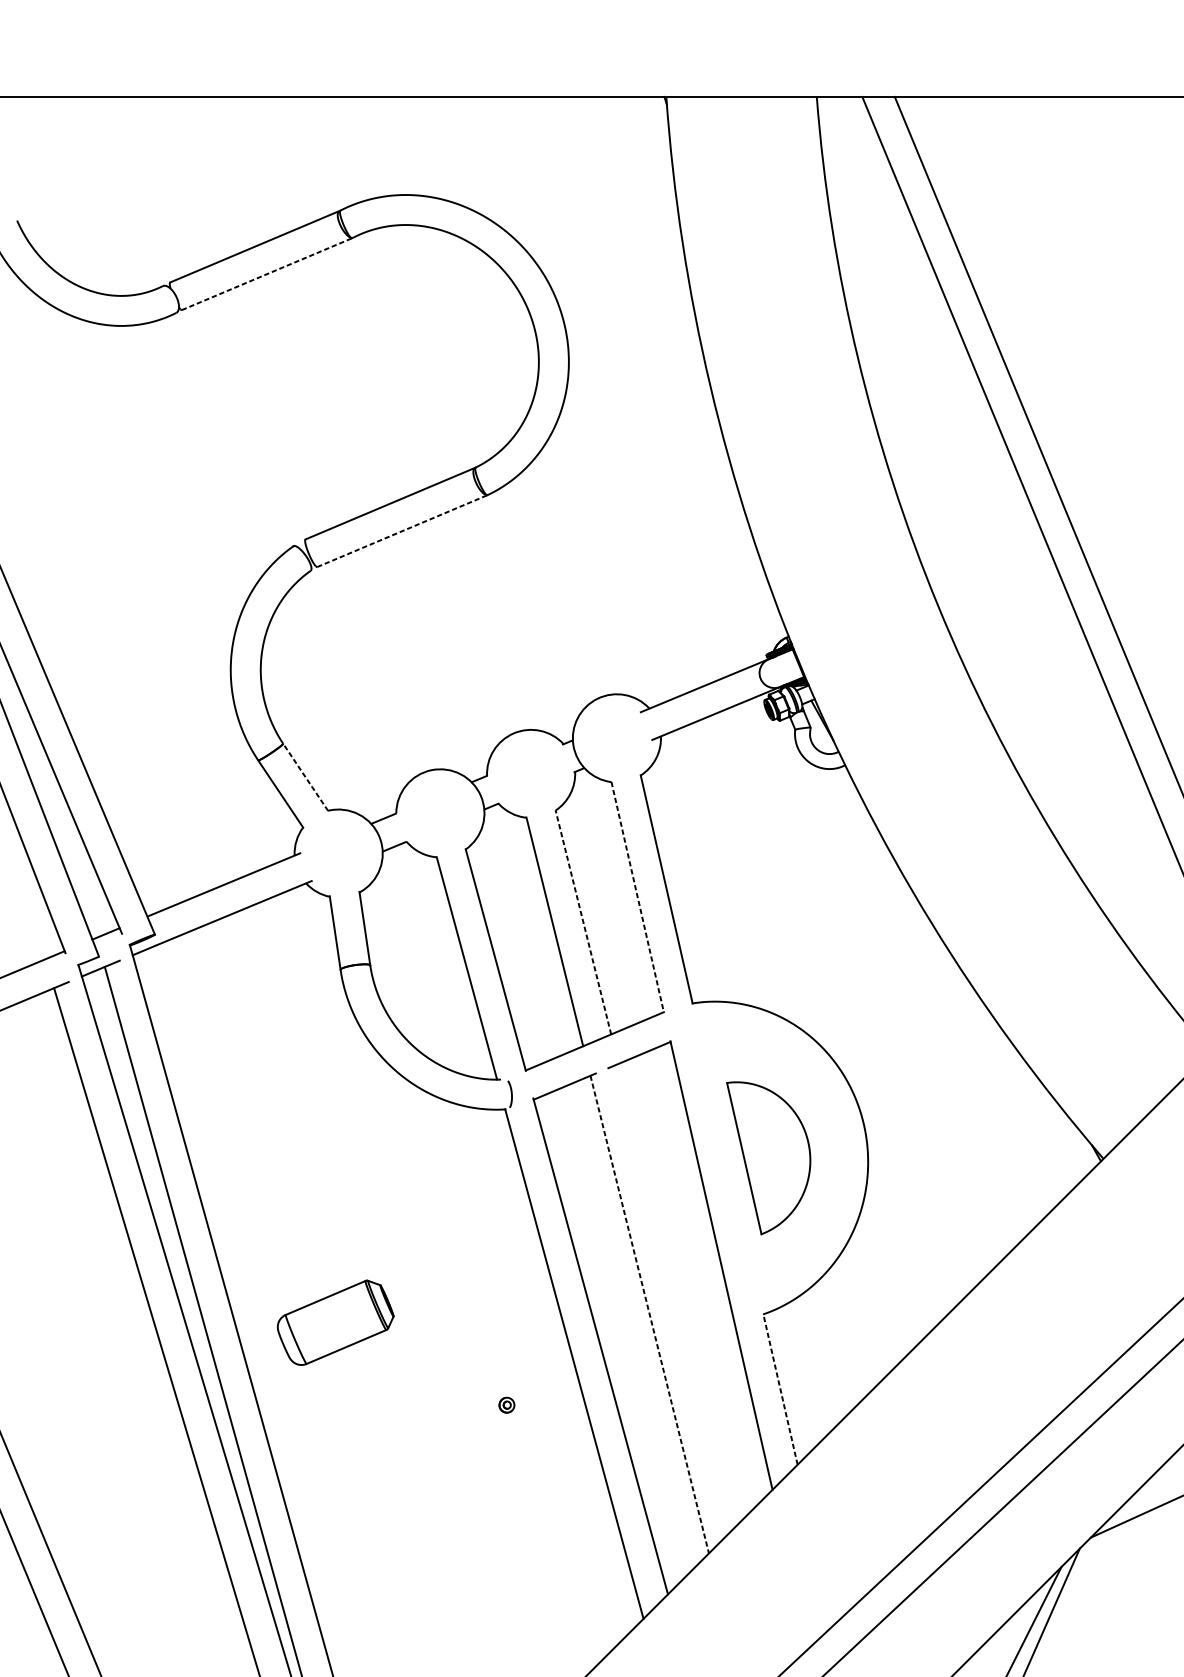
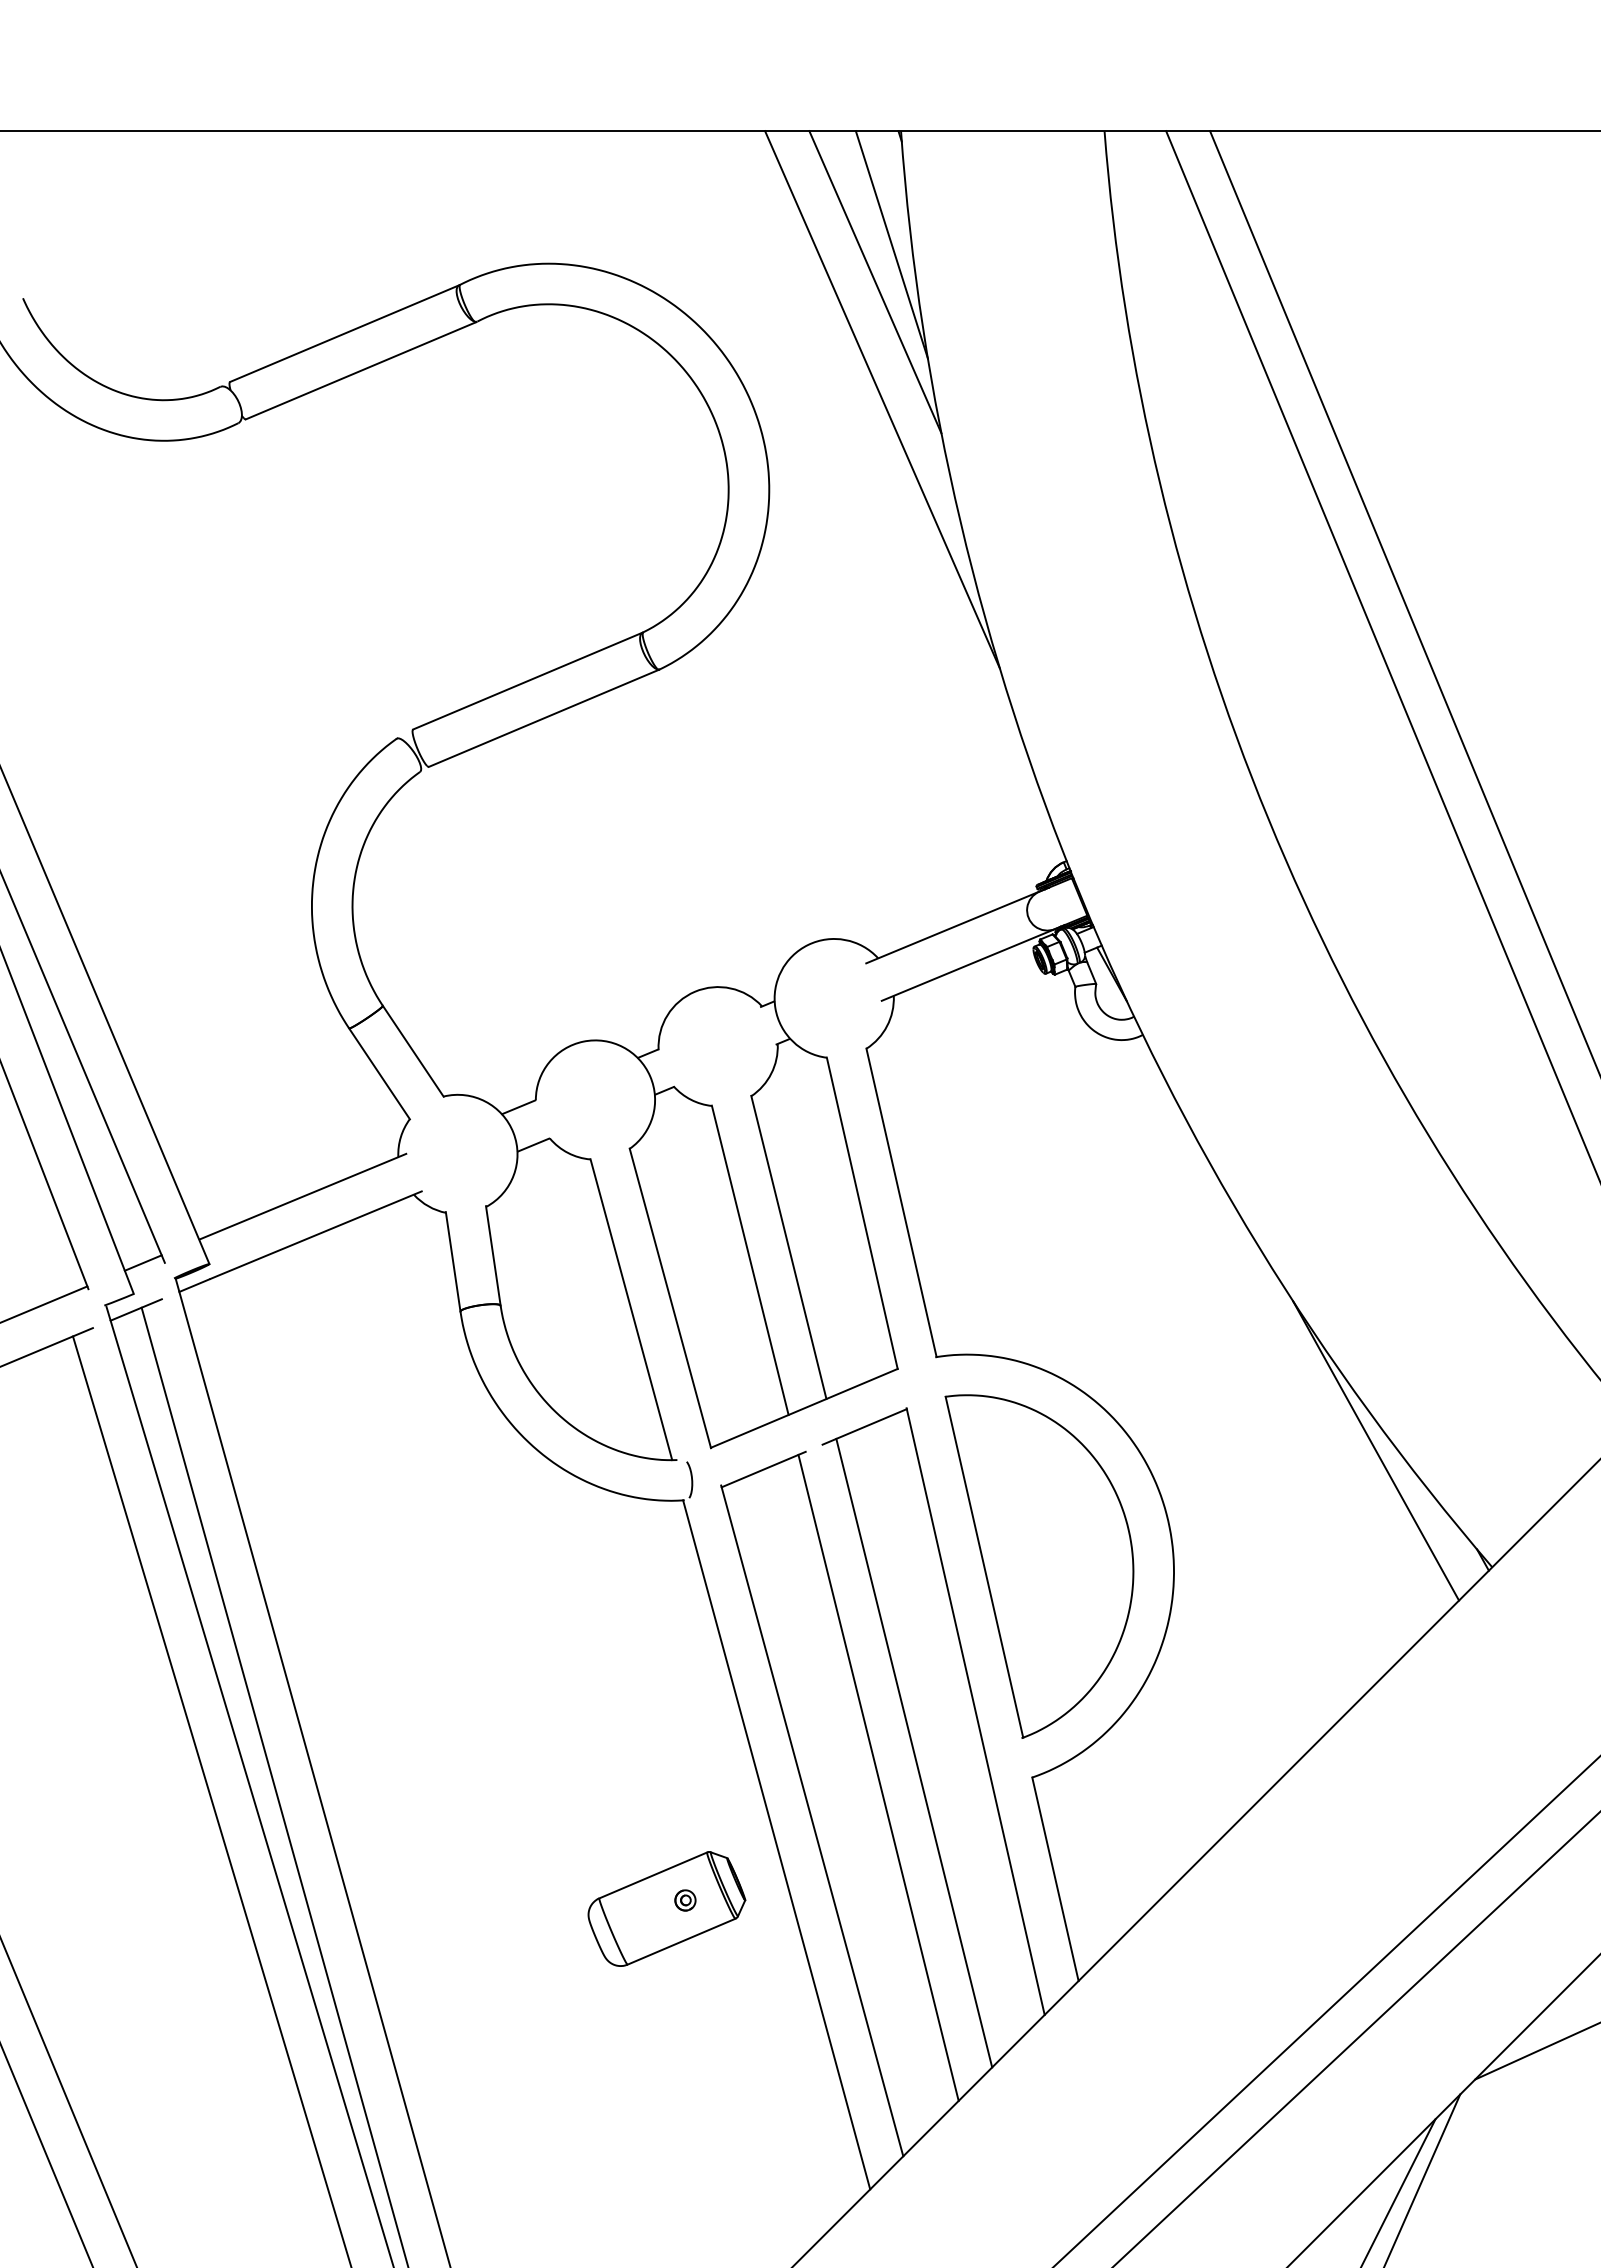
line: (659, 180) -> (891, 244), added
line: (647, 208) -> (875, 282), added
line: (266, 273) -> (360, 370), dashed -> solid
line: (652, 295) -> (882, 399), added
line: (402, 531) -> (544, 718), dashed -> solid
line: (305, 777) -> (413, 1051), dashed -> solid
line: (637, 897) -> (862, 1213), dashed -> solid
line: (583, 921) -> (788, 1246), dashed -> solid
line: (1017, 1072) -> (1376, 1450), added
part: (768, 1158) -> (1039, 1566), size x1.67
line: (676, 1295) -> (914, 1752), added
line: (649, 1314) -> (878, 1777), dashed -> solid
part: (335, 1322) -> (666, 1908), moved
line: (780, 1388) -> (1055, 1878), dashed -> solid

